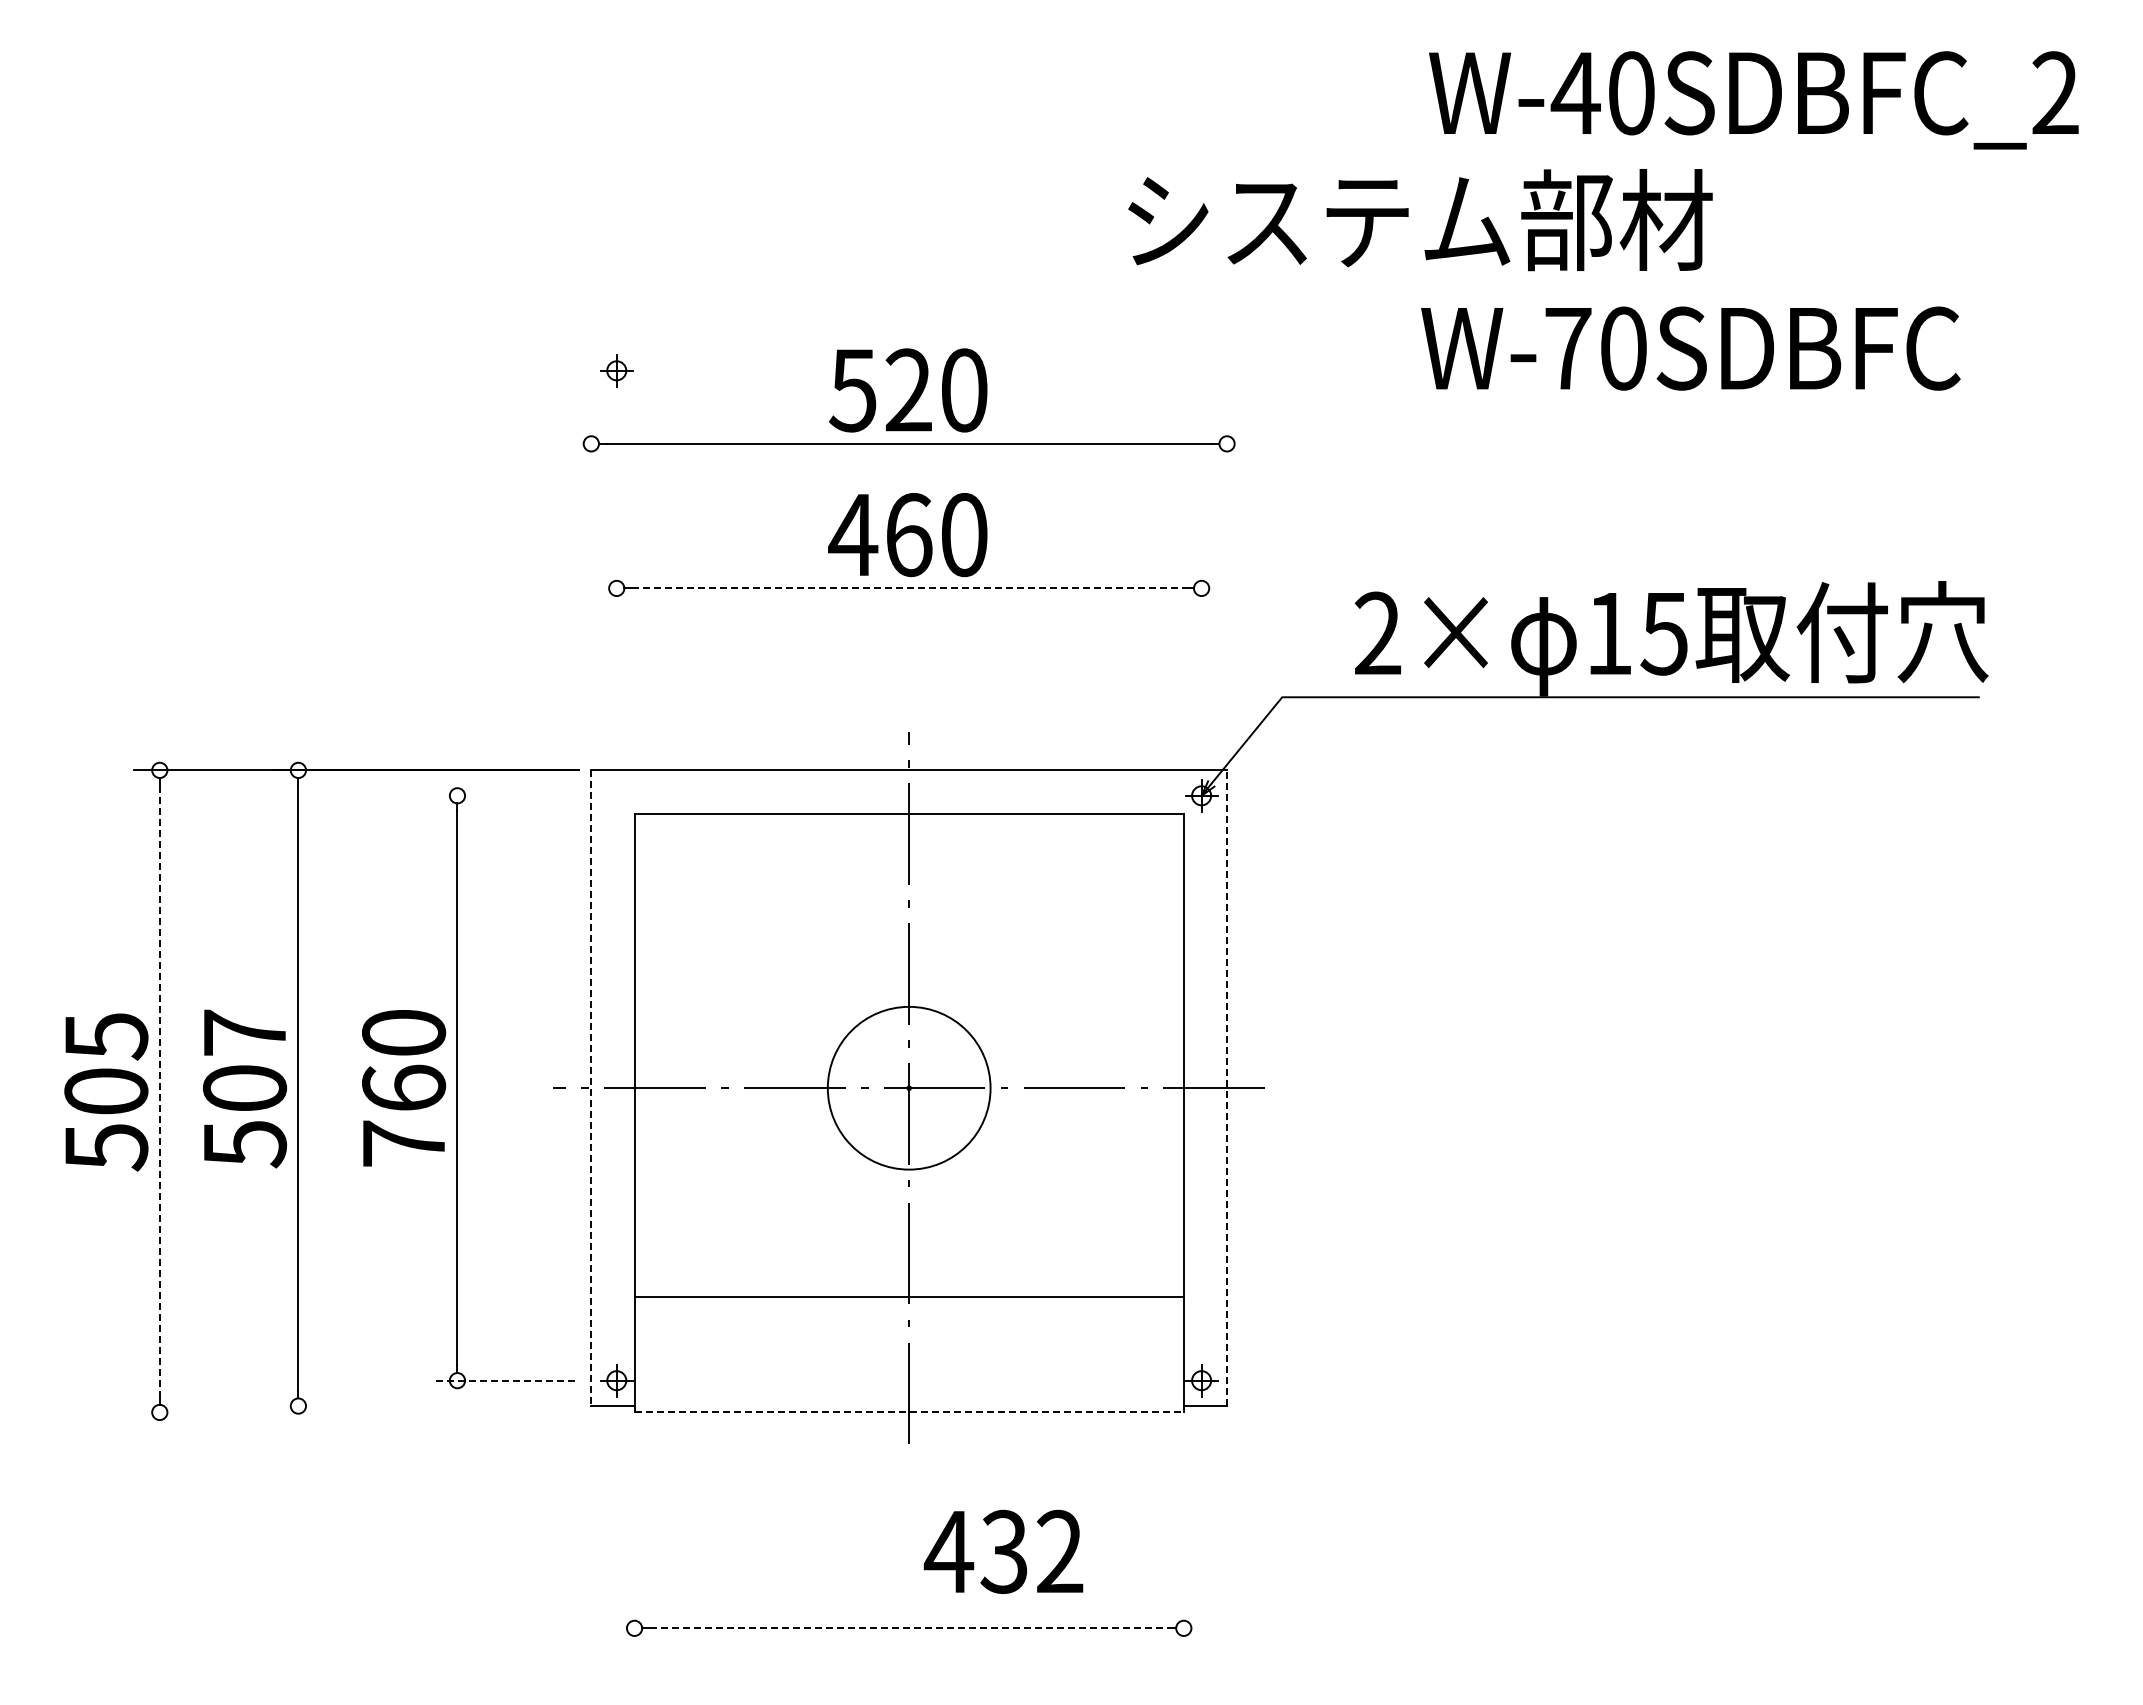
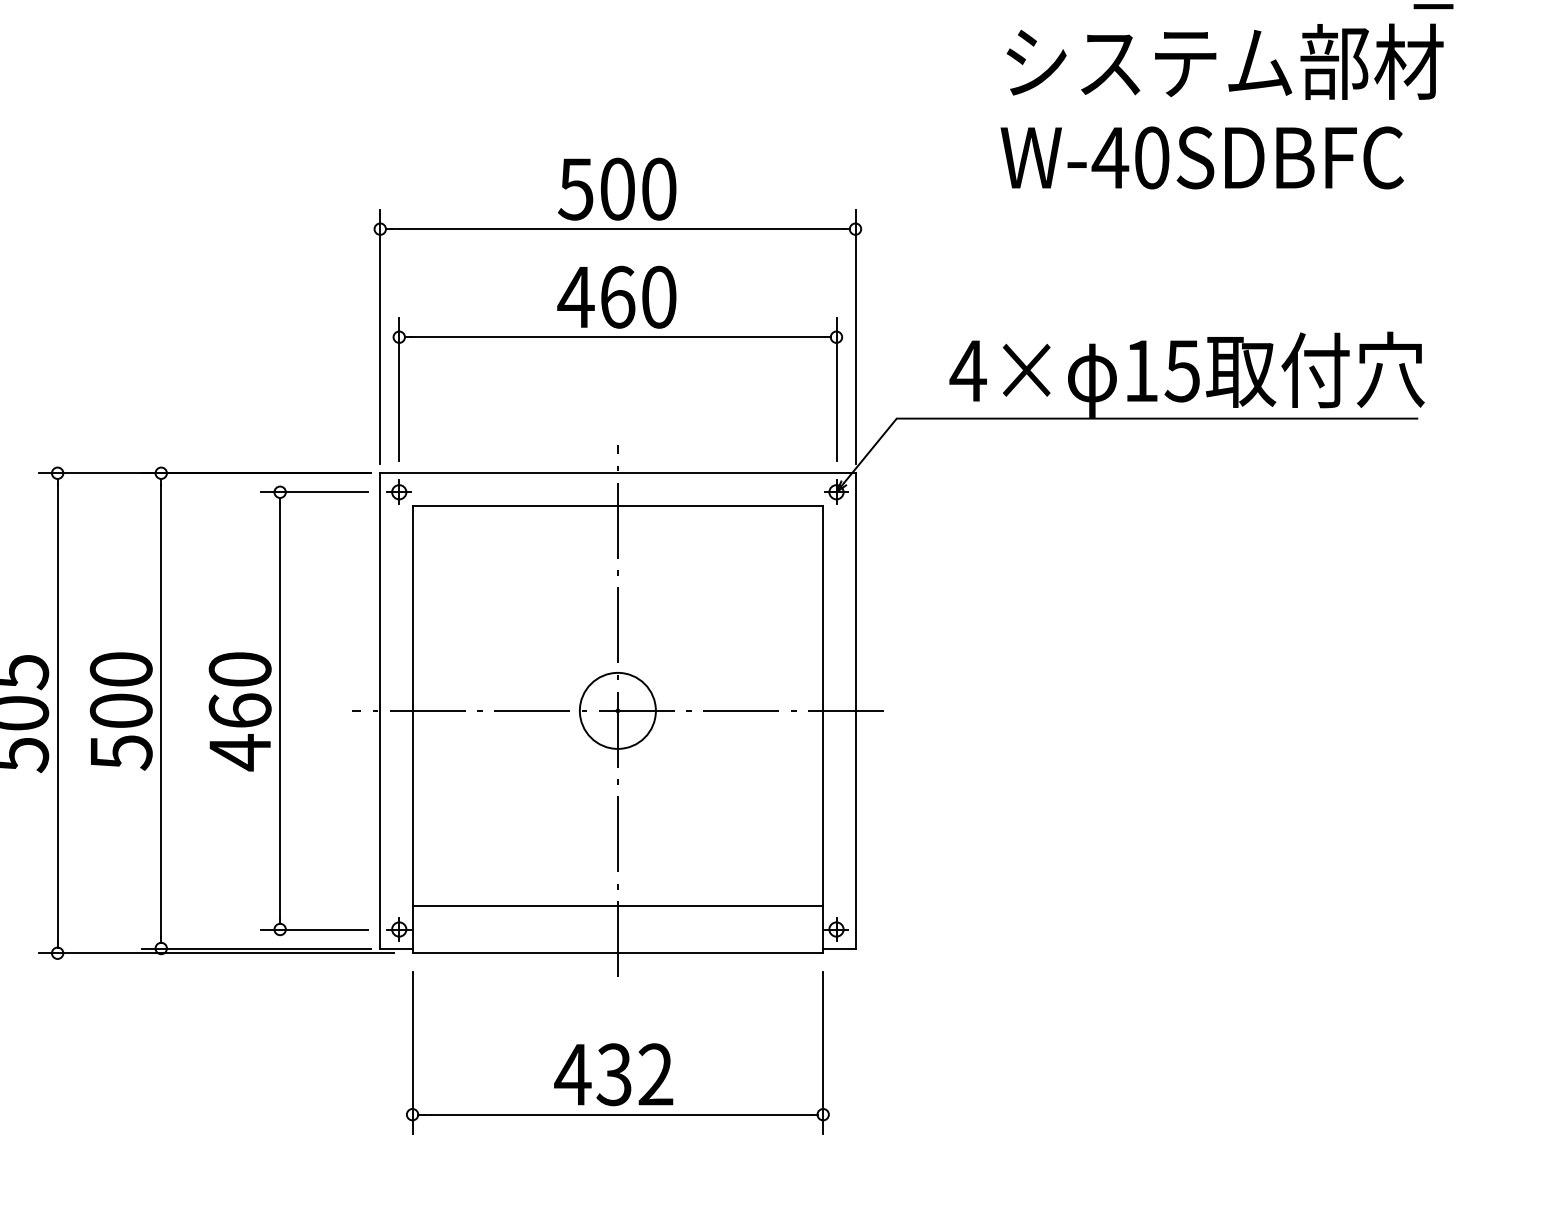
text: (1420, 220) -> (1225, 62), moved
text: (1567, 348) -> (1110, 157), W-70SDBFC -> W-40SDBFC
part: (616, 370) -> (399, 492), moved
text: (908, 390) -> (617, 189), 520 -> 500
line: (591, 587) -> (380, 336), added
line: (1227, 587) -> (855, 336), added
line: (909, 588) -> (618, 337), dashed -> solid
text: (1377, 632) -> (967, 370), 2× -> 4×
line: (616, 658) -> (399, 389), added
line: (1201, 658) -> (836, 389), added
line: (503, 795) -> (314, 492), added
text: (244, 1032) -> (120, 669), 507 -> 500
line: (591, 1088) -> (380, 711), dashed -> solid
circle: (909, 1088) -> (618, 711), size x0.62
line: (1227, 1088) -> (855, 711), dashed -> solid
line: (159, 1091) -> (57, 713), dashed -> solid
text: (403, 1144) -> (239, 752), 760 -> 460
line: (908, 1296) -> (617, 905), moved
line: (503, 1380) -> (314, 929), dashed -> solid
line: (425, 1406) -> (256, 948), added
line: (371, 1412) -> (215, 953), added
line: (909, 1412) -> (618, 953), dashed -> solid
line: (634, 1545) -> (412, 1052), added
line: (1183, 1545) -> (822, 1052), added
text: (1003, 1551) -> (613, 1074), moved
line: (909, 1628) -> (618, 1114), dashed -> solid

